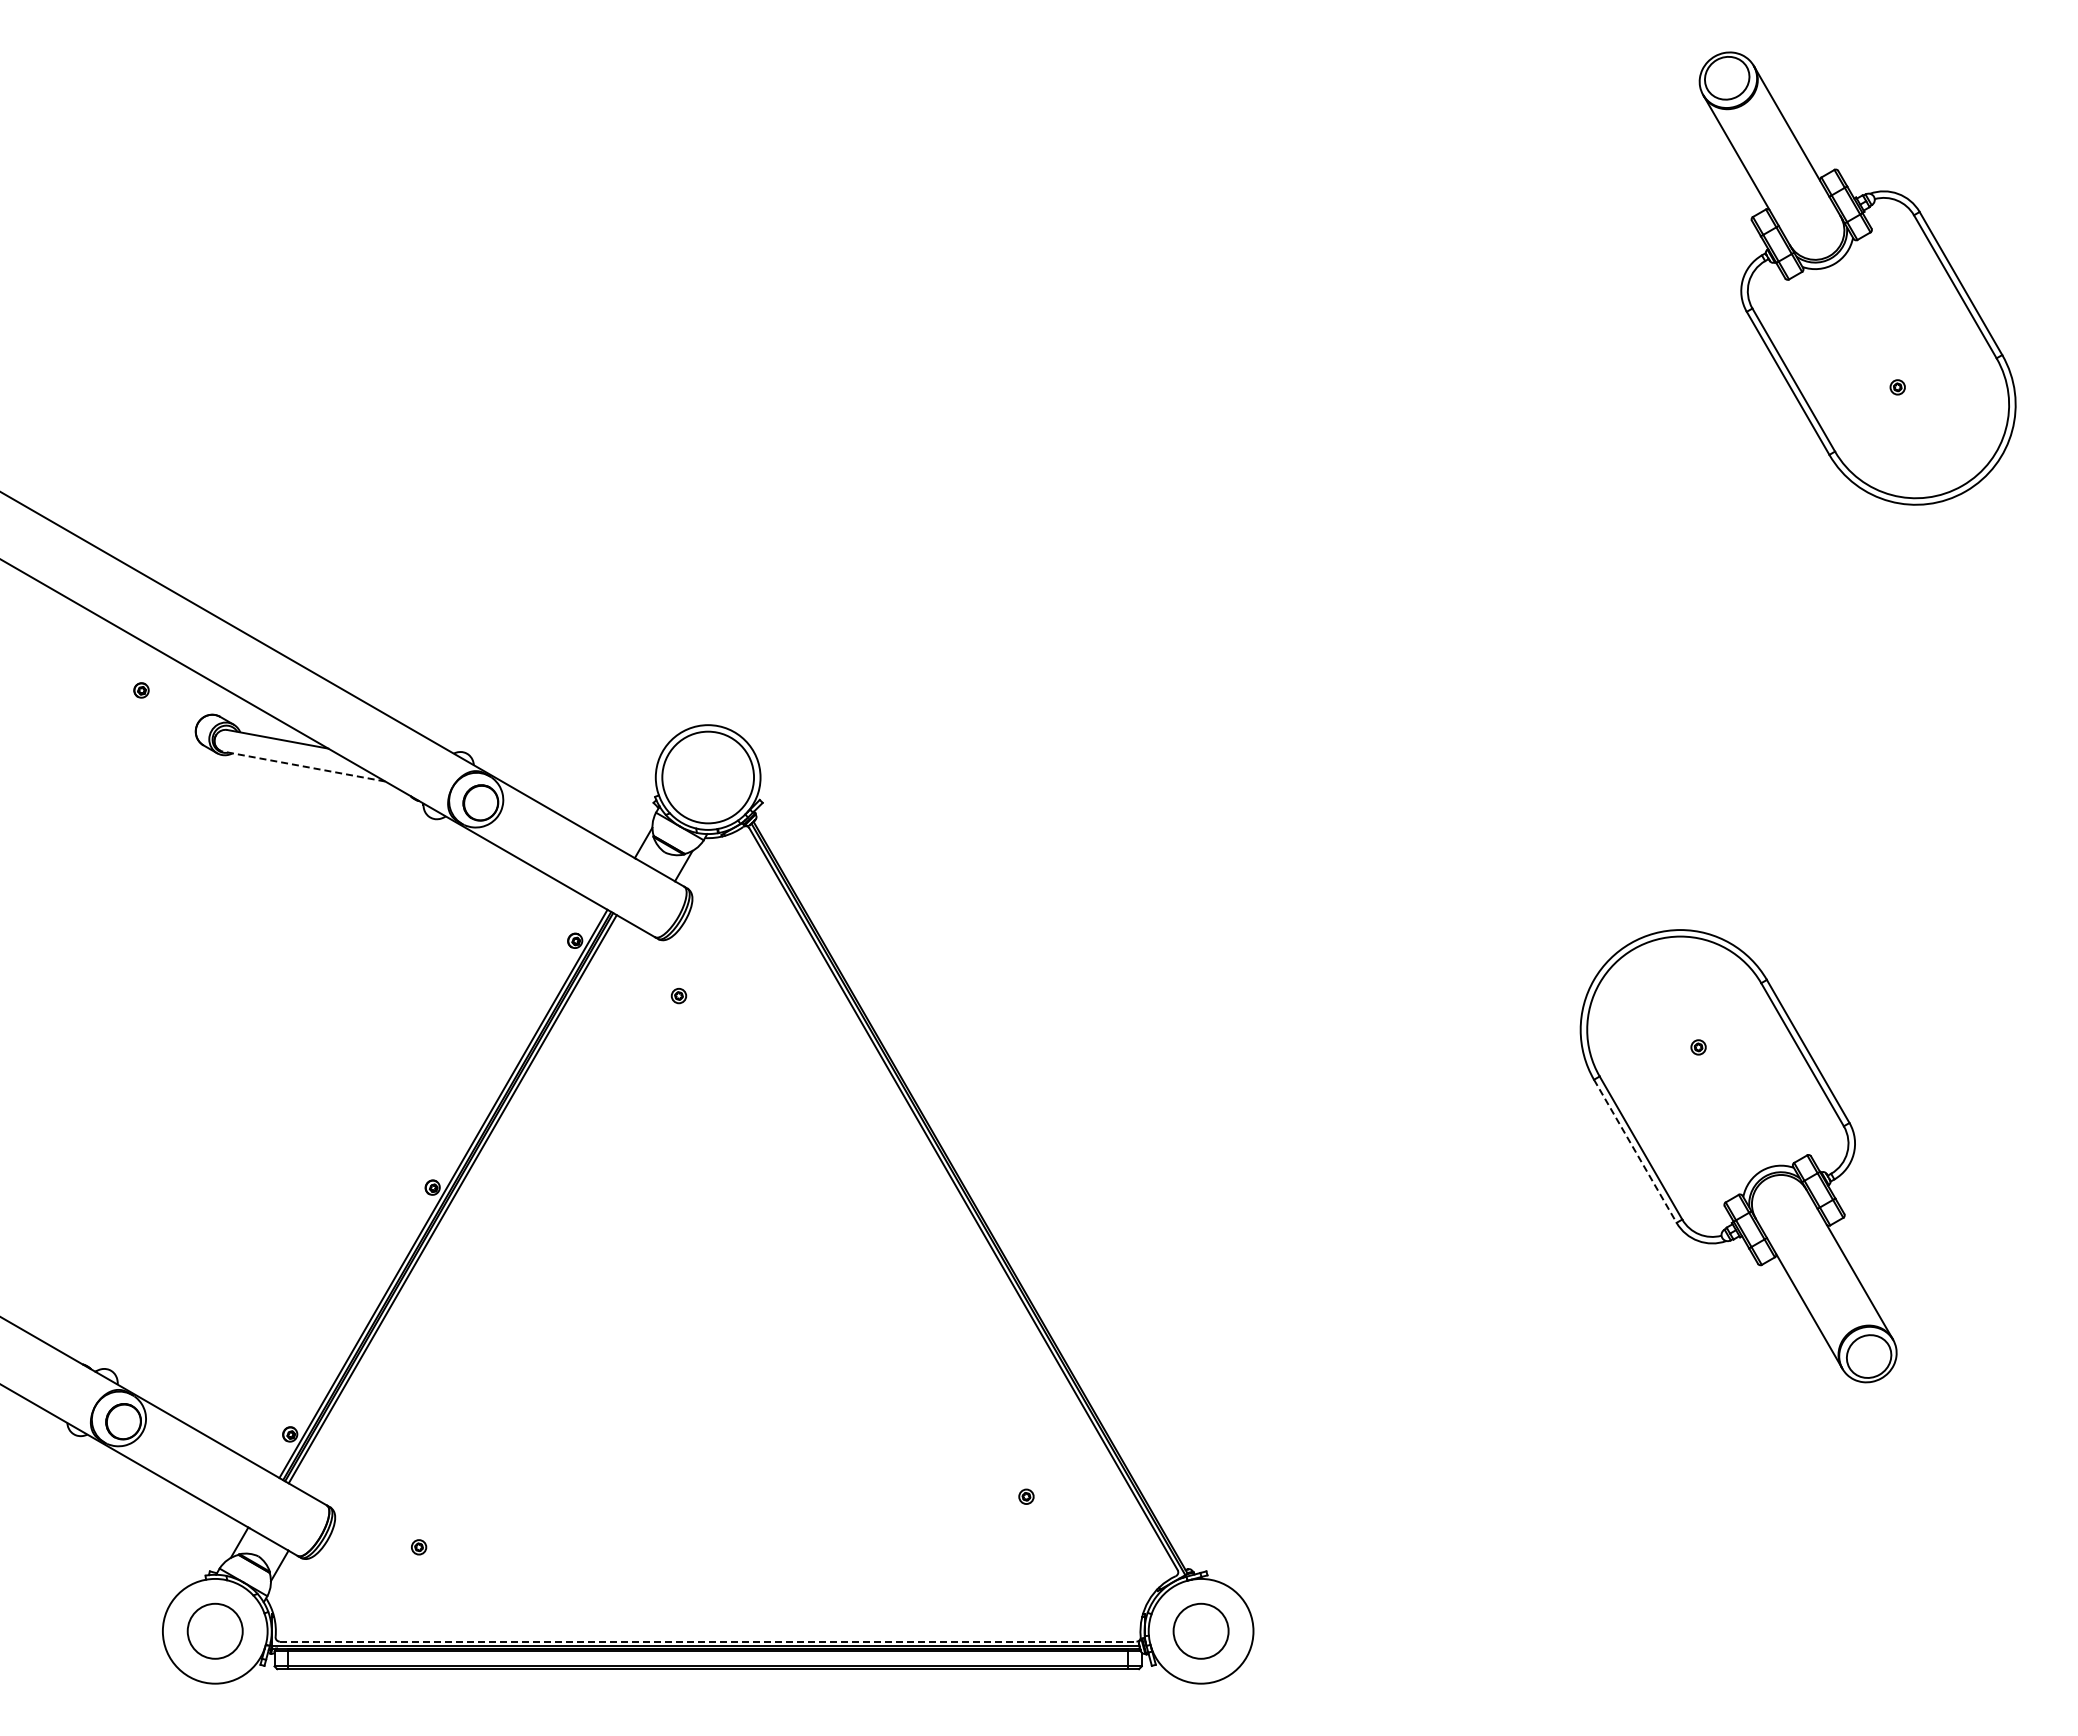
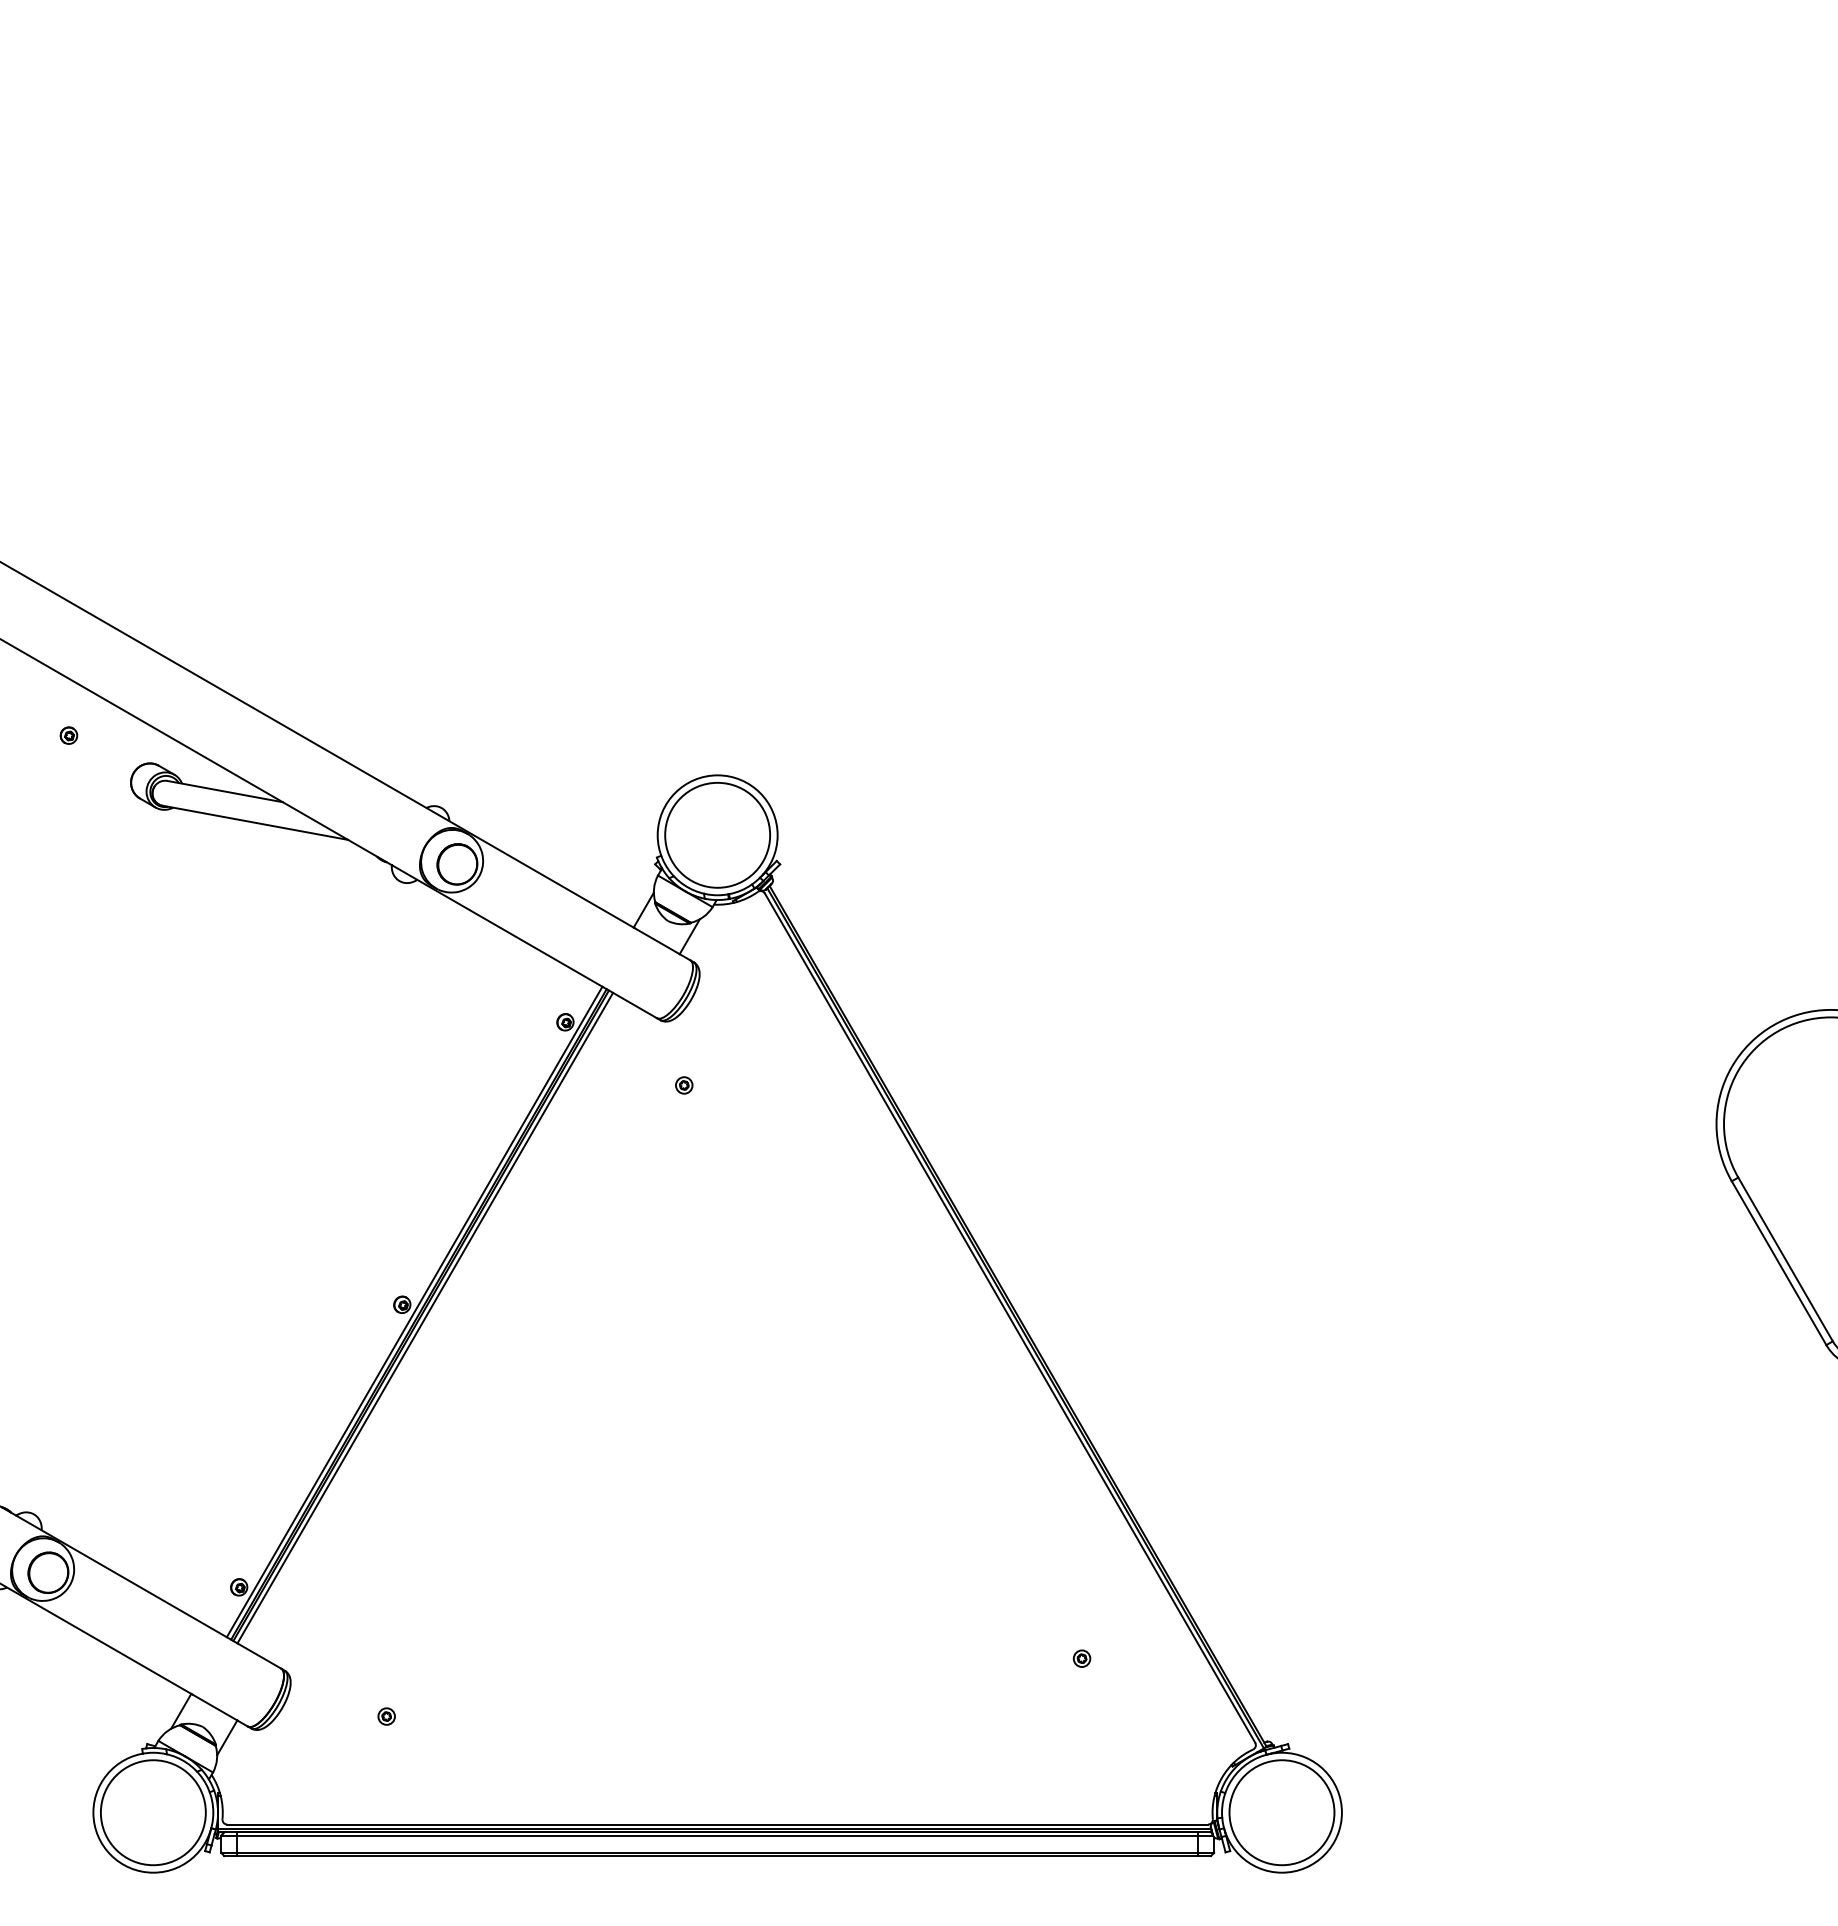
line: (304, 766) -> (255, 822), dashed -> solid
line: (1635, 1151) -> (1779, 1263), dashed -> solid
circle: (215, 1631) -> (153, 1812), size x1.67
circle: (1200, 1631) -> (1281, 1812), size x1.67
line: (708, 1641) -> (718, 1824), dashed -> solid

